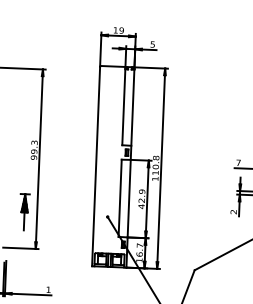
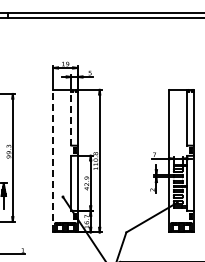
line: (124, 105) -> (71, 117), solid -> dashed
line: (96, 165) -> (53, 160), solid -> dashed

